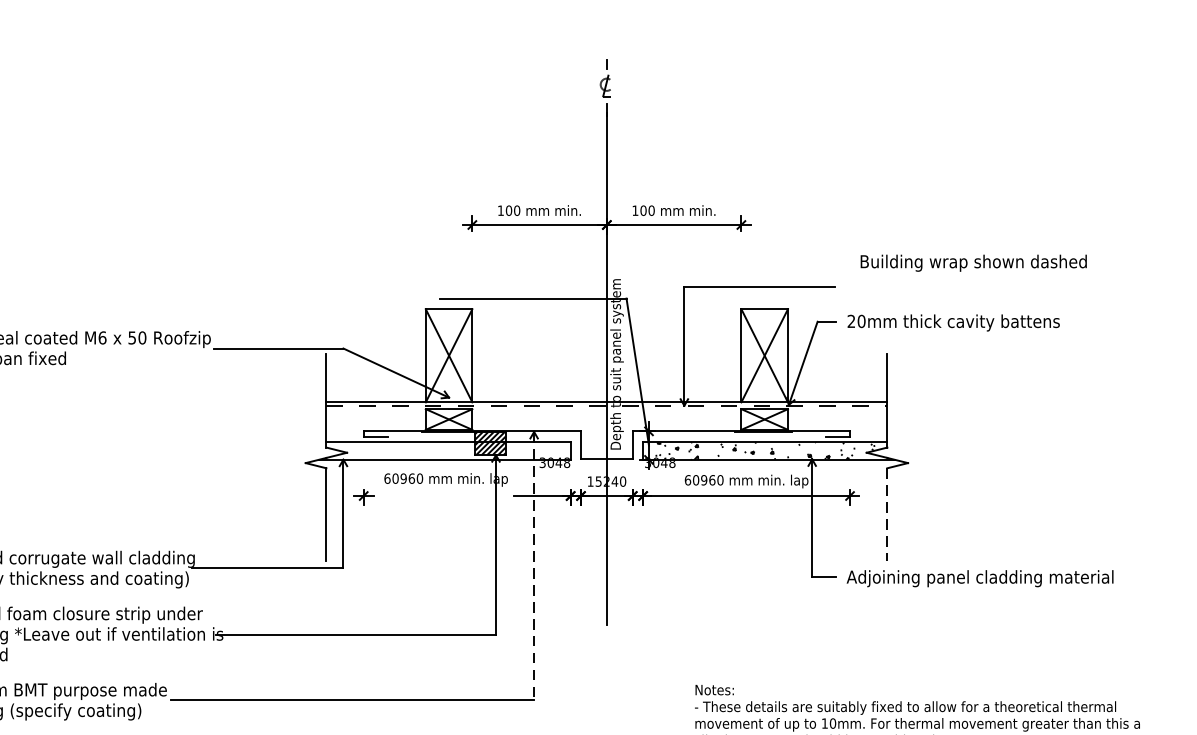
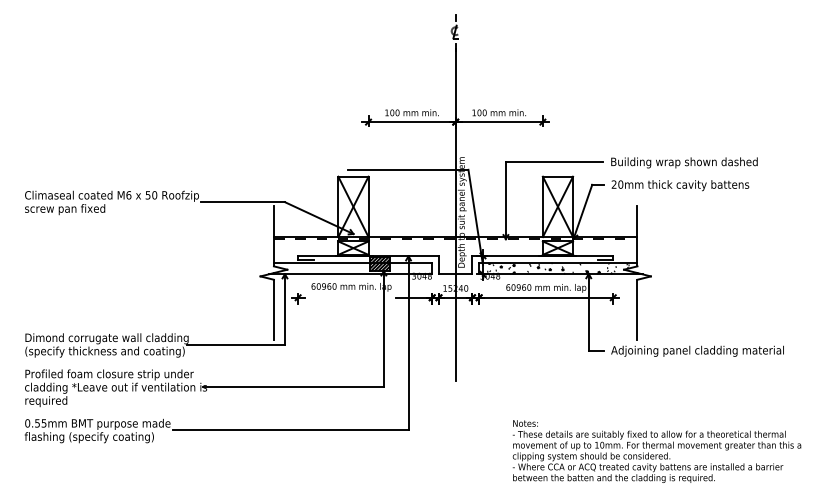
text: (973, 262) -> (684, 162), moved
line: (887, 515) -> (637, 310), dashed -> solid
line: (534, 566) -> (408, 343), dashed -> solid

